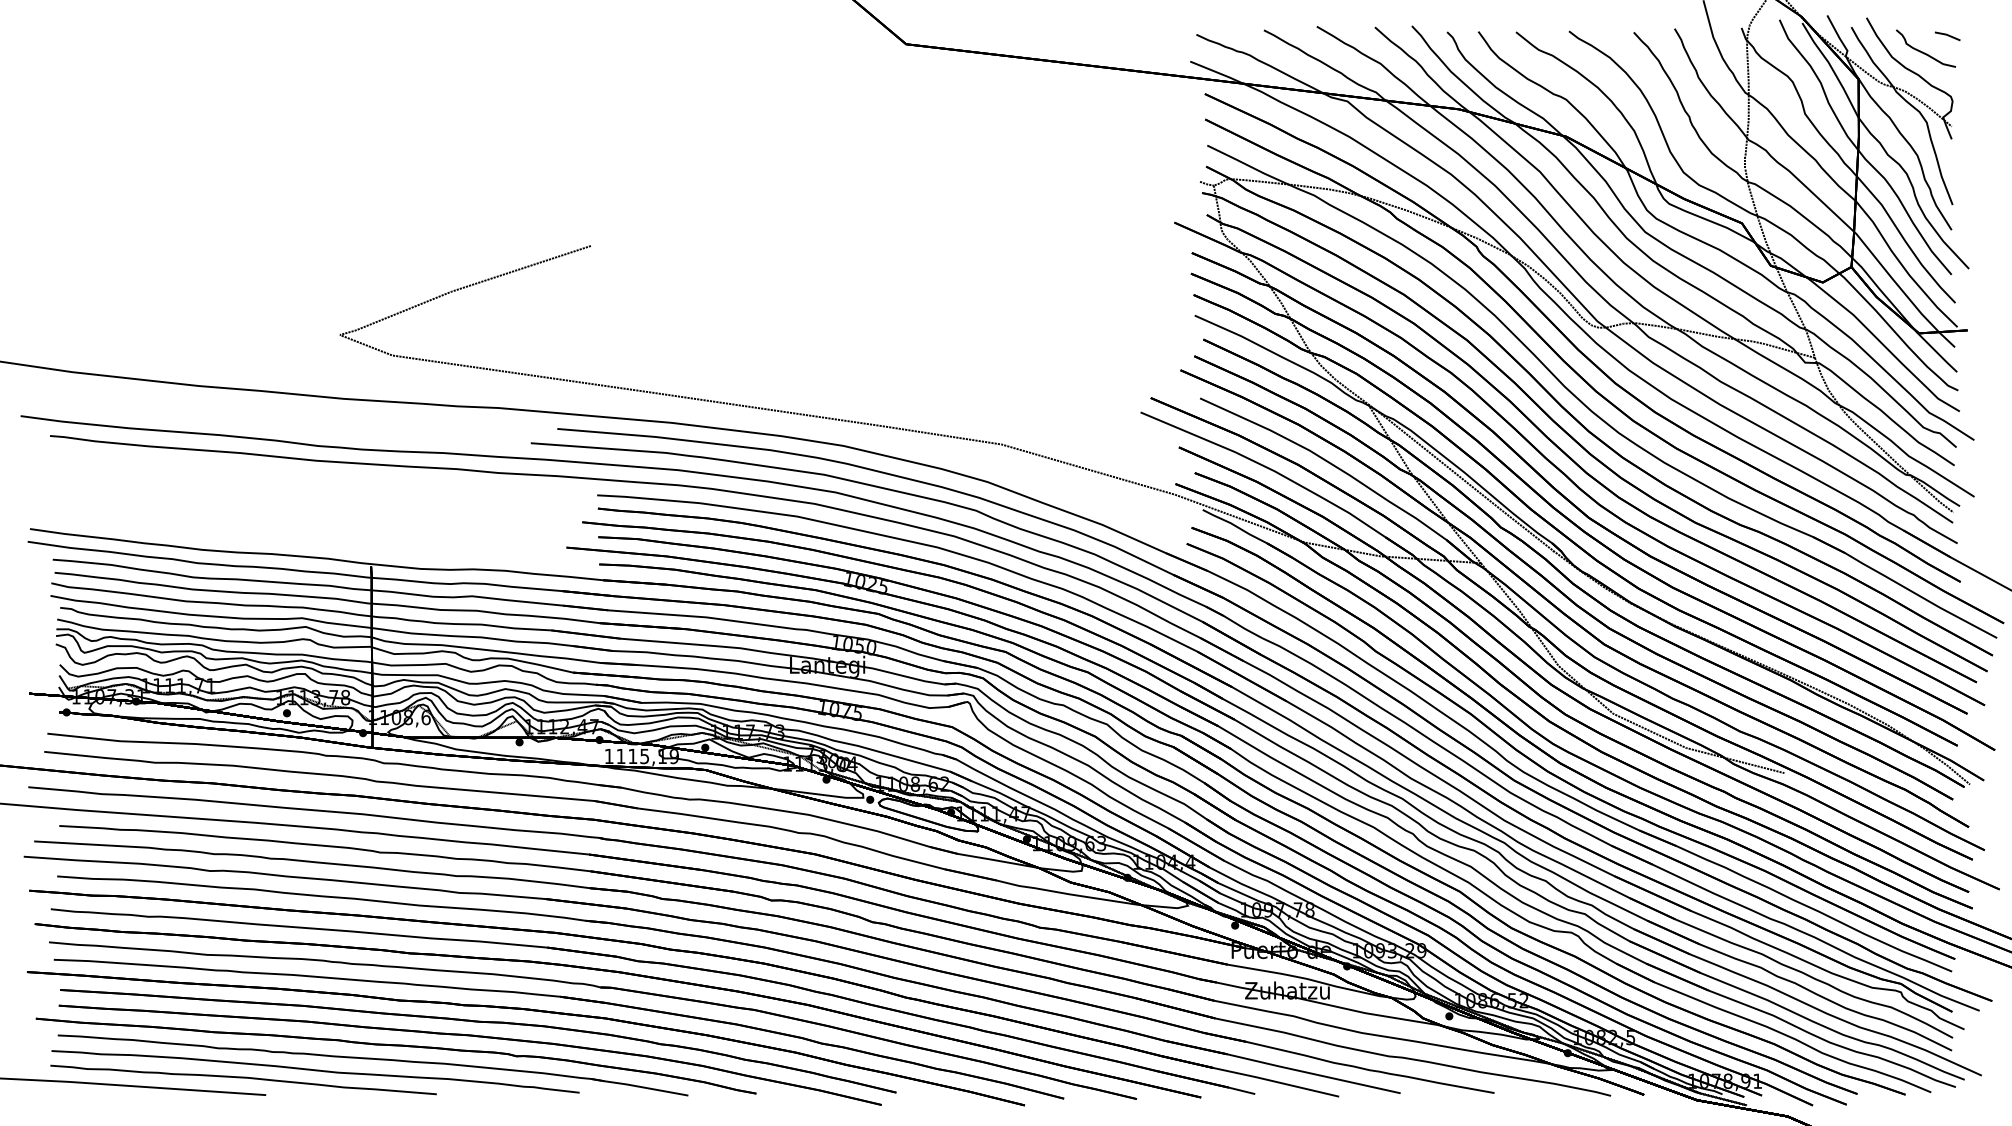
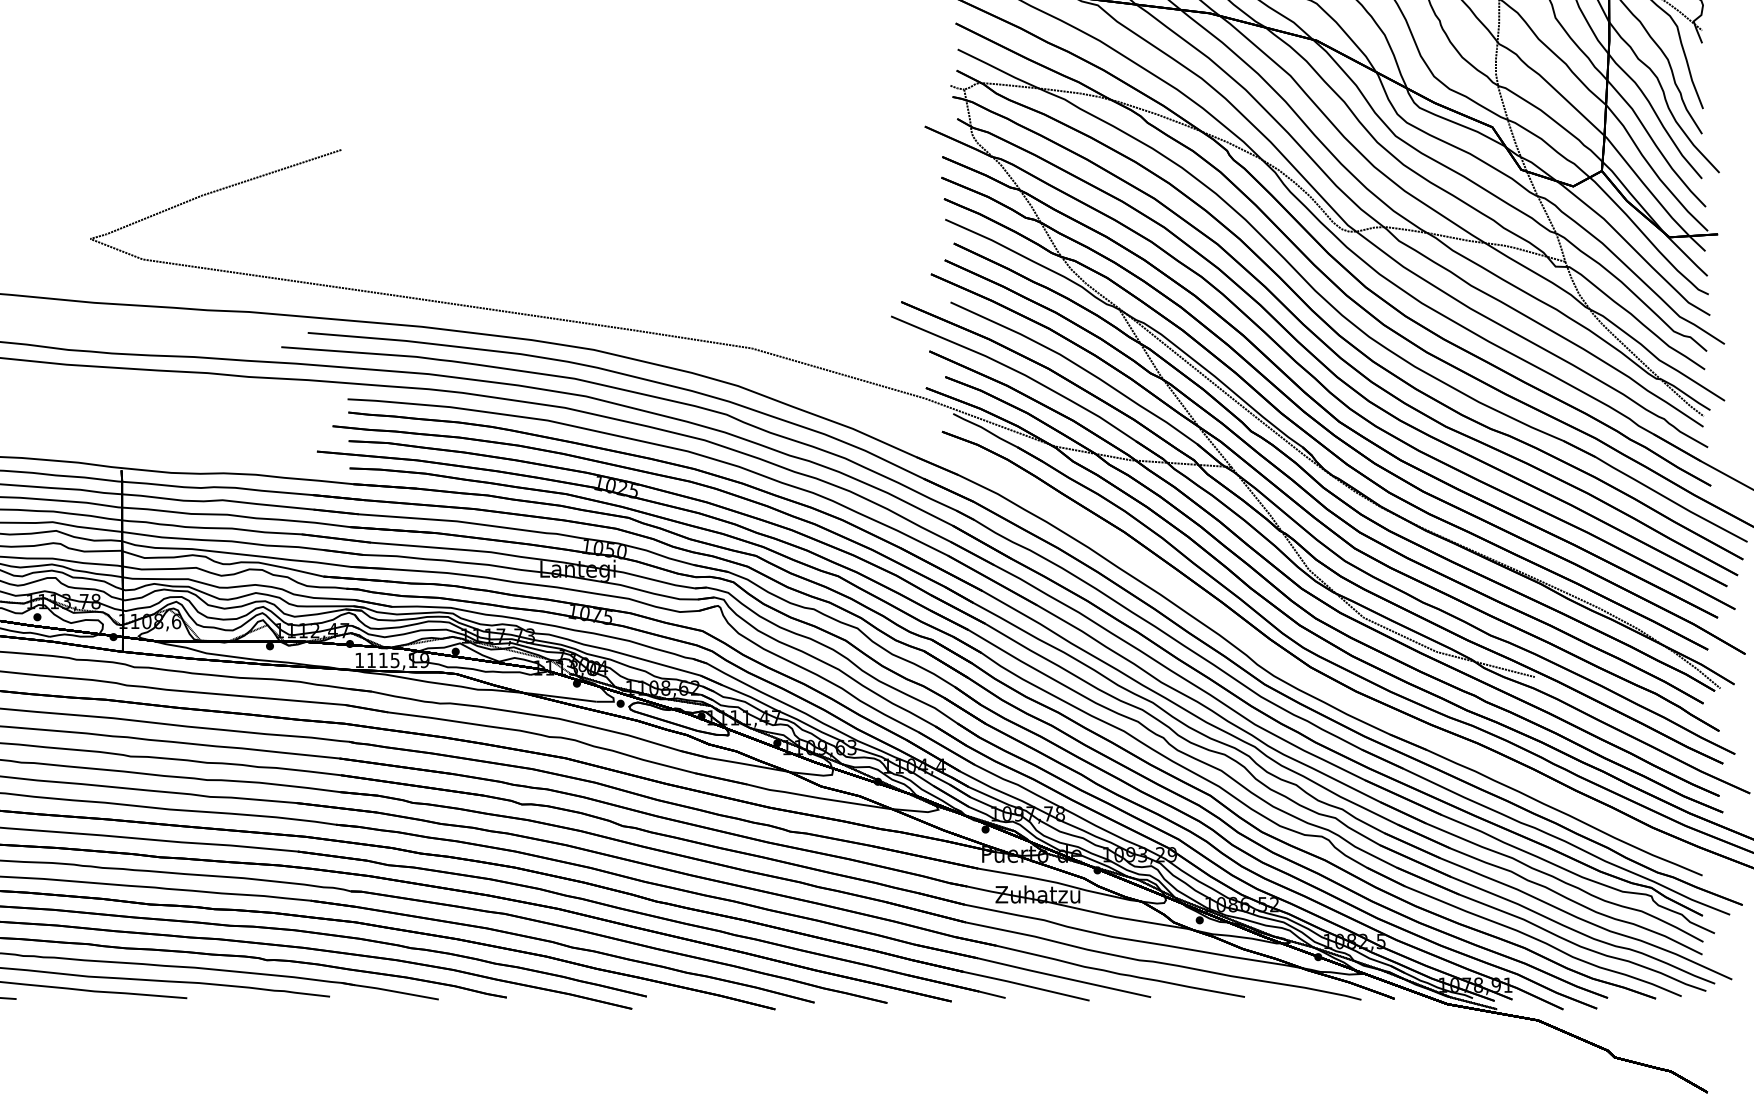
part: (1557, 775) -> (1307, 679), removed

